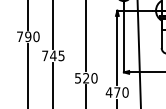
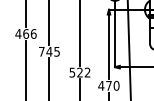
text: (27, 36) -> (25, 33), 790 -> 466
text: (94, 78) -> (87, 72), 520 -> 522

